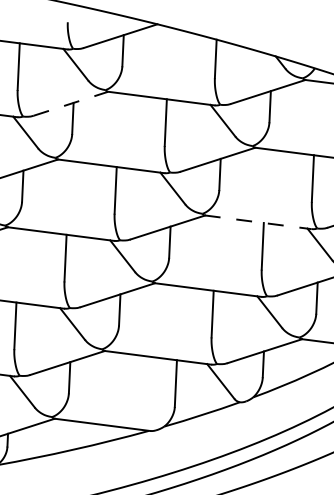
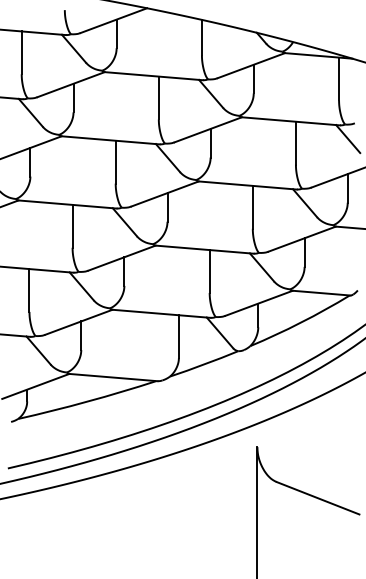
line: (71, 103) -> (71, 84), dashed -> solid
line: (259, 222) -> (248, 185), dashed -> solid

